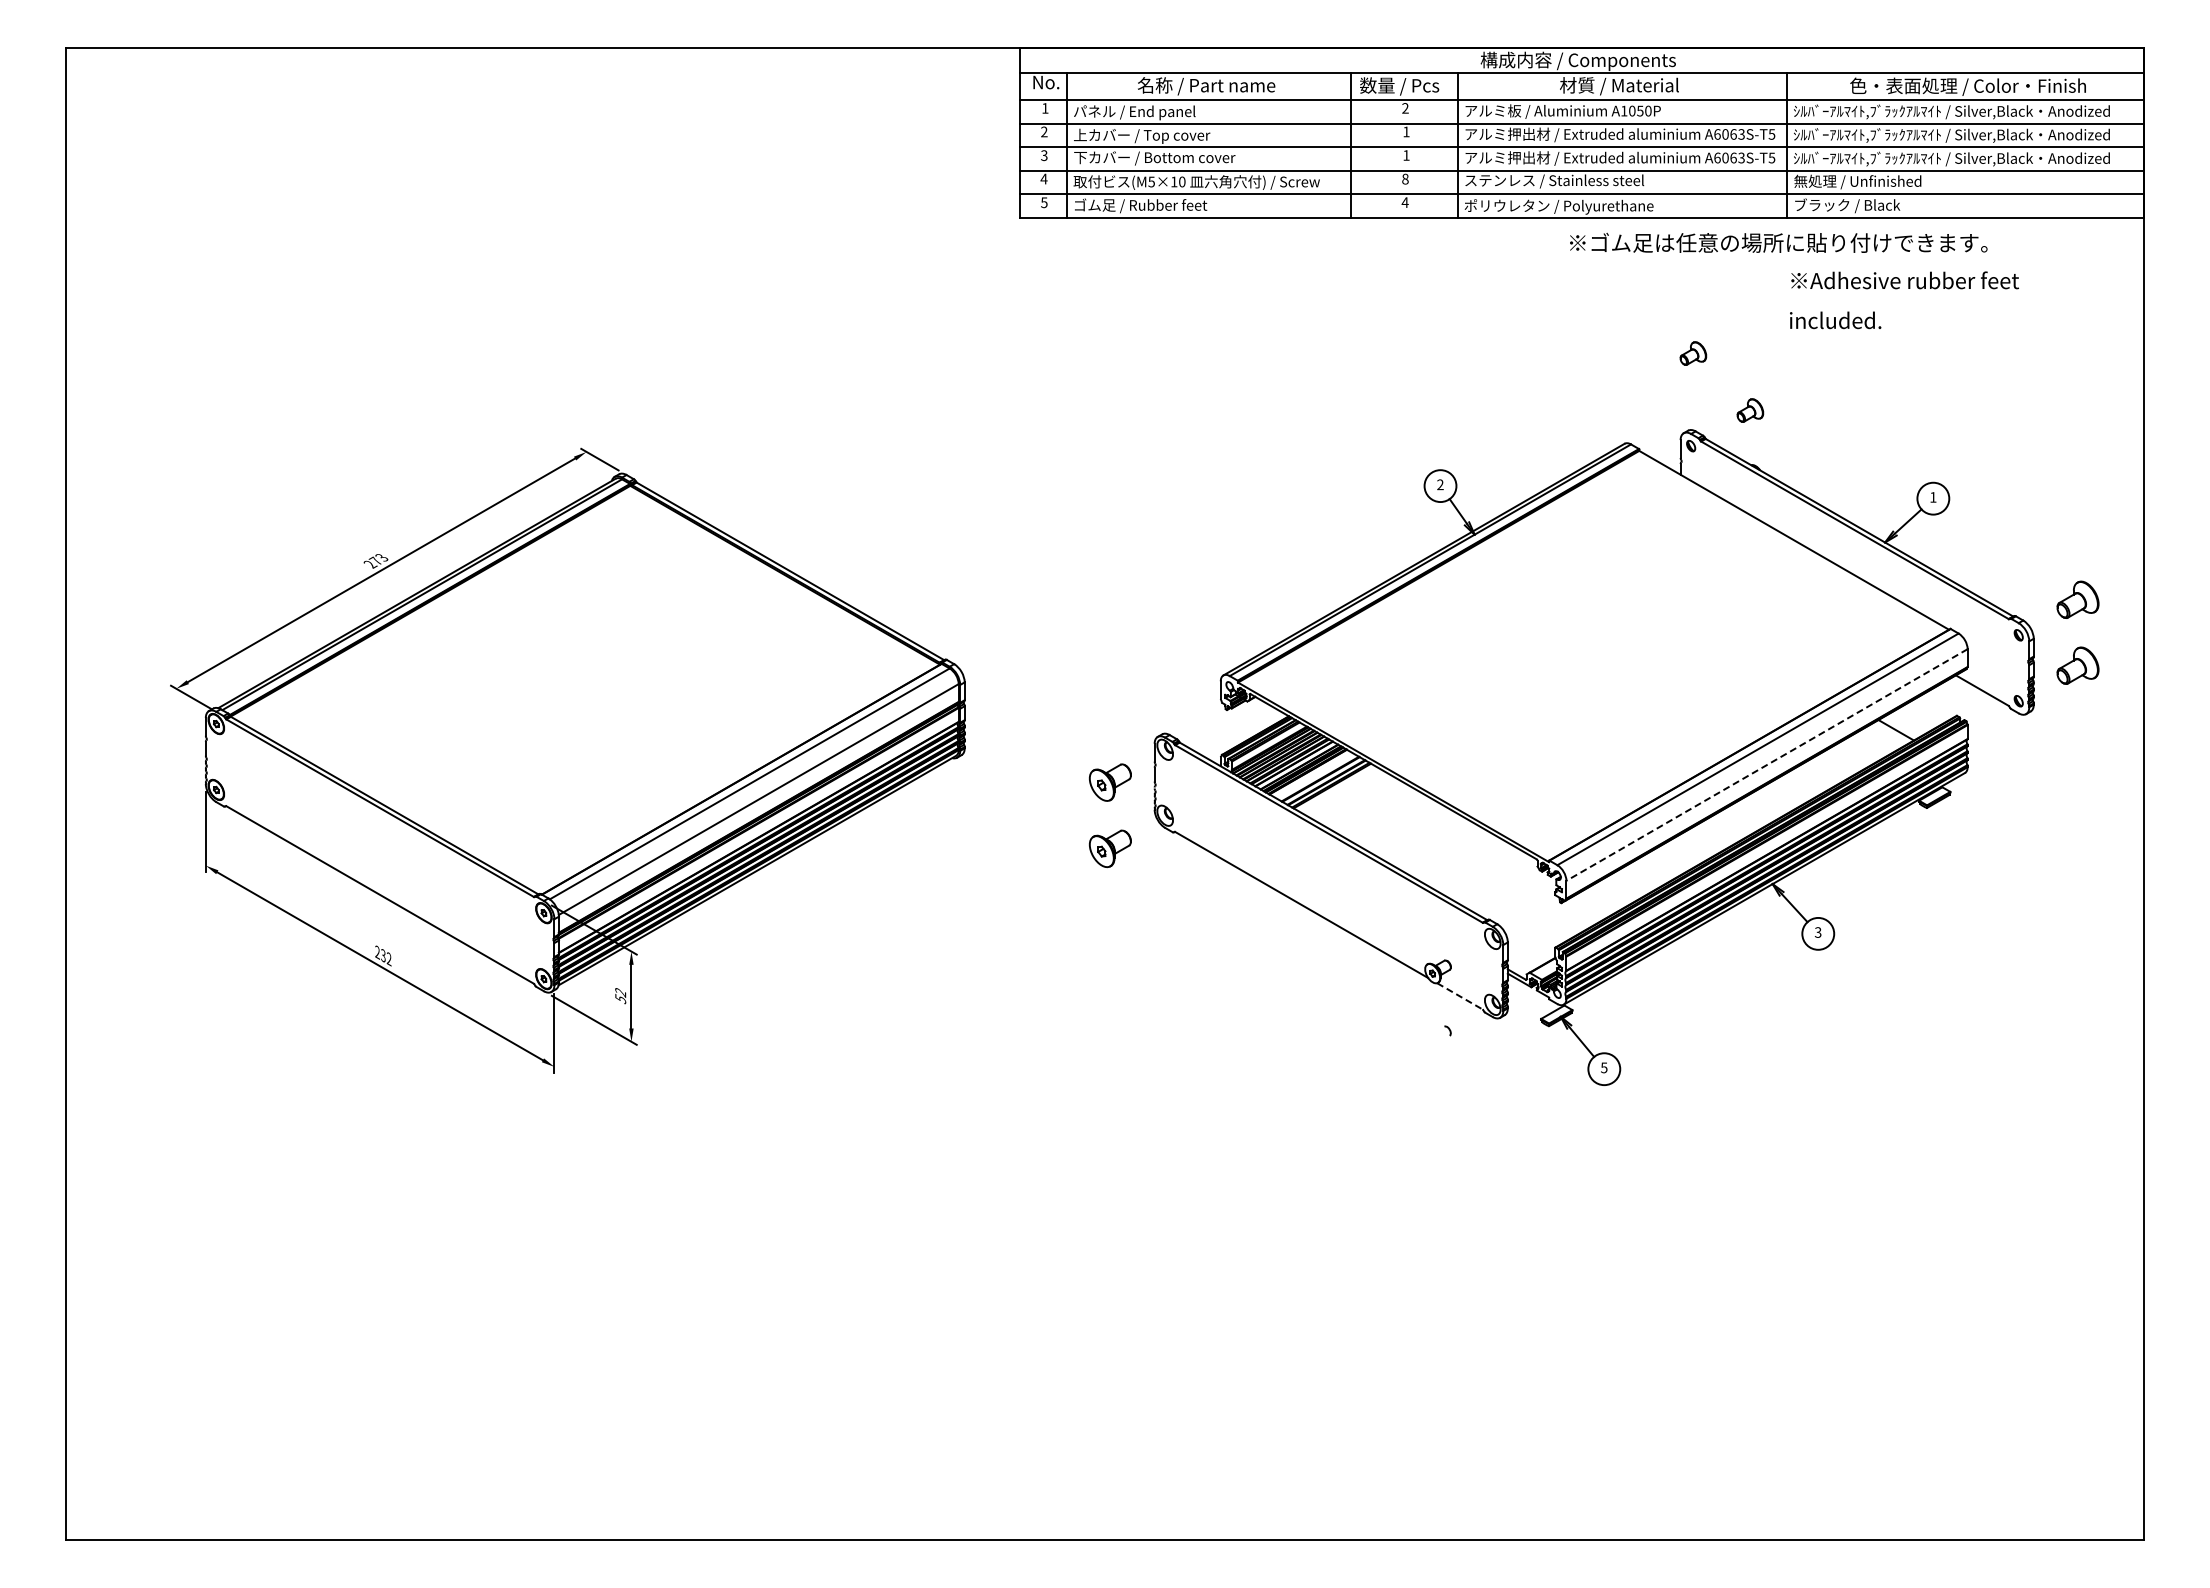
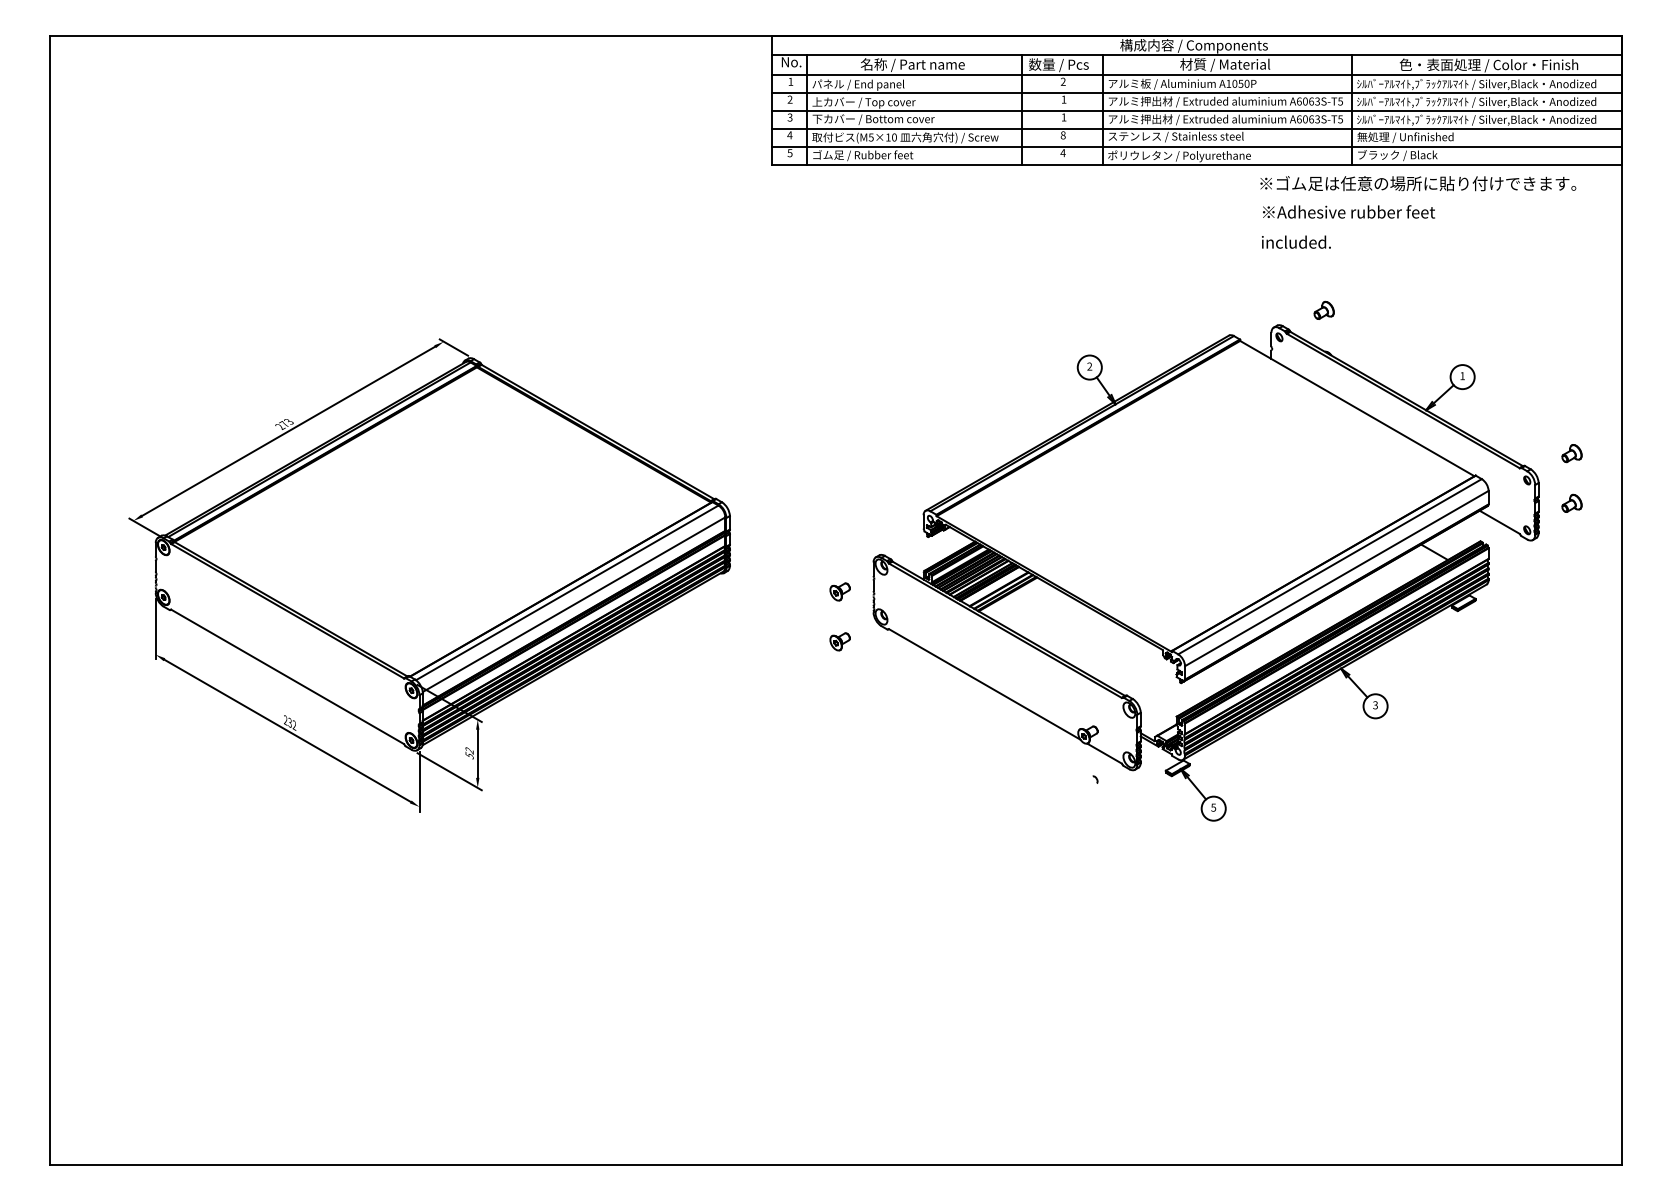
text: (1778, 242) -> (1418, 183), moved
text: (1904, 300) -> (1348, 227), moved
part: (1693, 353) -> (1281, 267), removed
part: (2077, 599) -> (1571, 453), size x0.62
part: (2077, 665) -> (1571, 503), size x0.62
line: (1767, 765) -> (1337, 578), dashed -> solid
part: (1110, 782) -> (840, 591), size x0.62
part: (1110, 848) -> (840, 641), size x0.62
line: (1460, 996) -> (1104, 753), dashed -> solid

